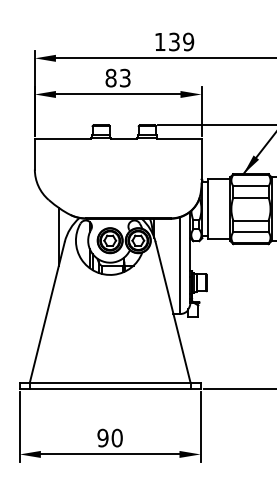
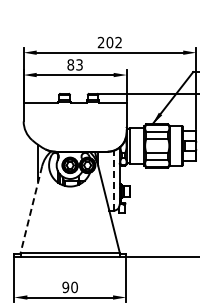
text: (173, 41) -> (109, 42), 139 -> 202
line: (180, 265) -> (113, 180), solid -> dashed
line: (47, 312) -> (31, 209), solid -> dashed

